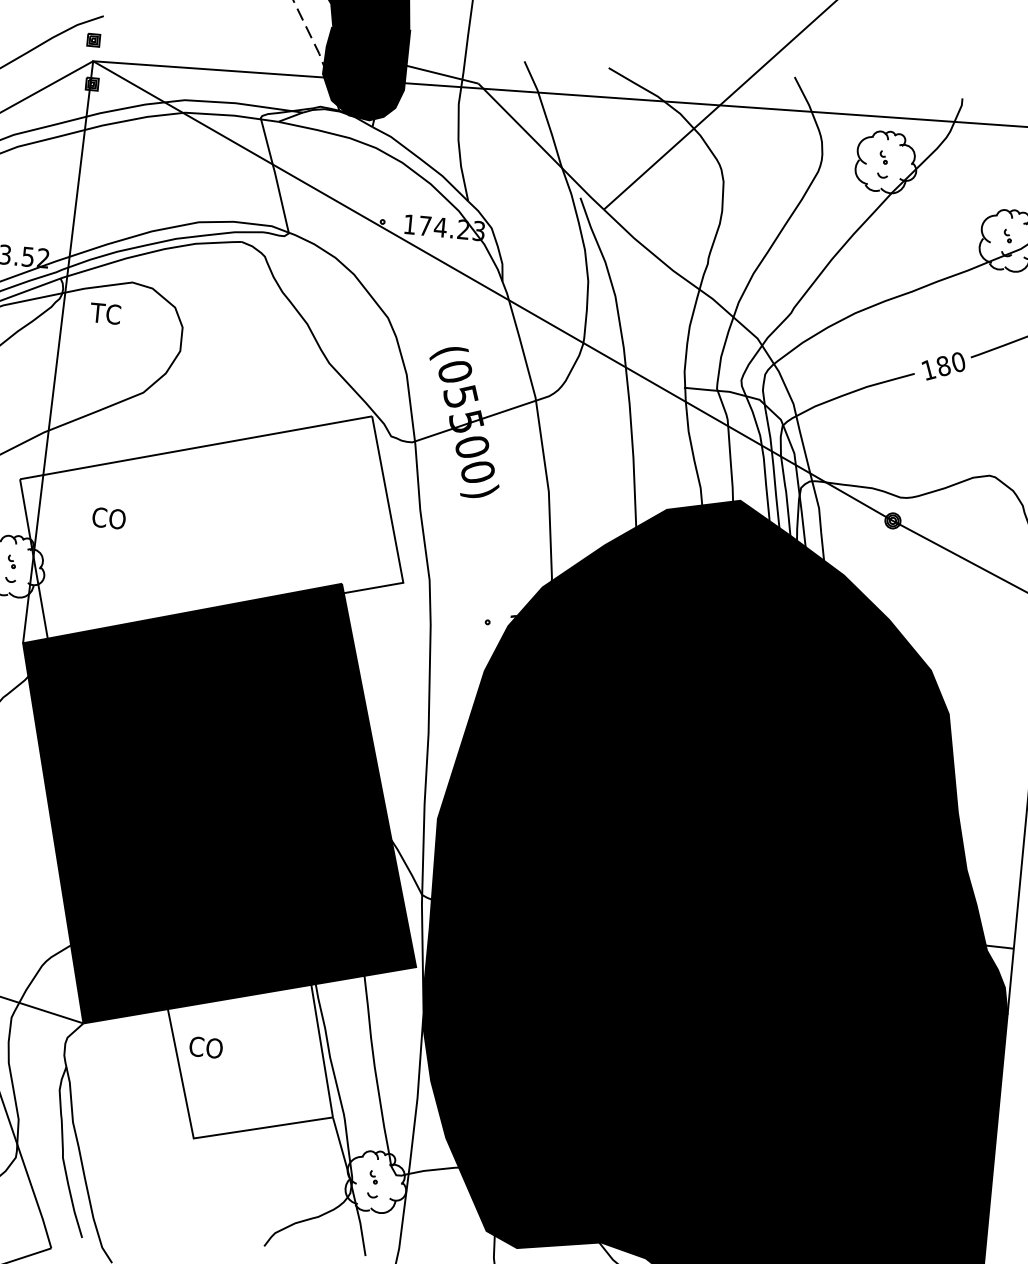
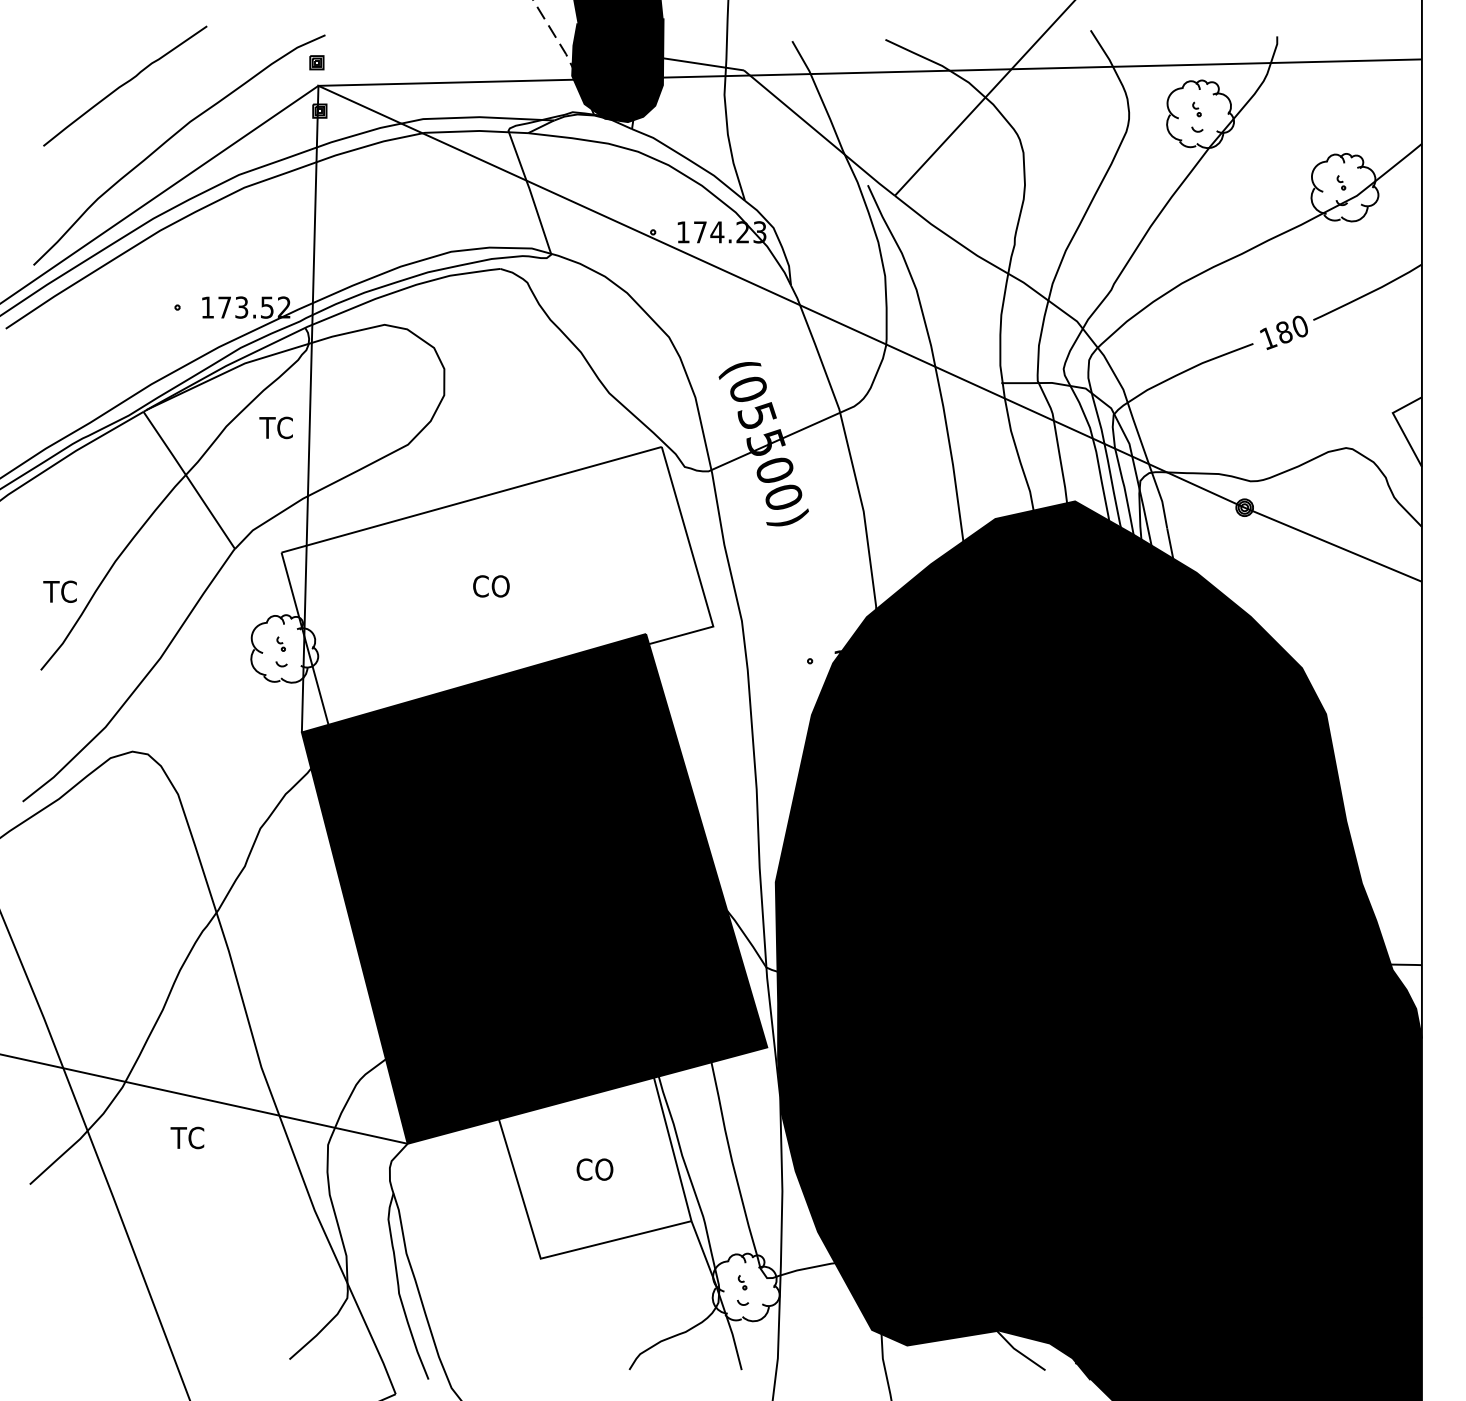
text: (104, 313) -> (275, 427), moved
text: (109, 518) -> (491, 586), moved
text: (205, 1047) -> (594, 1169), moved

